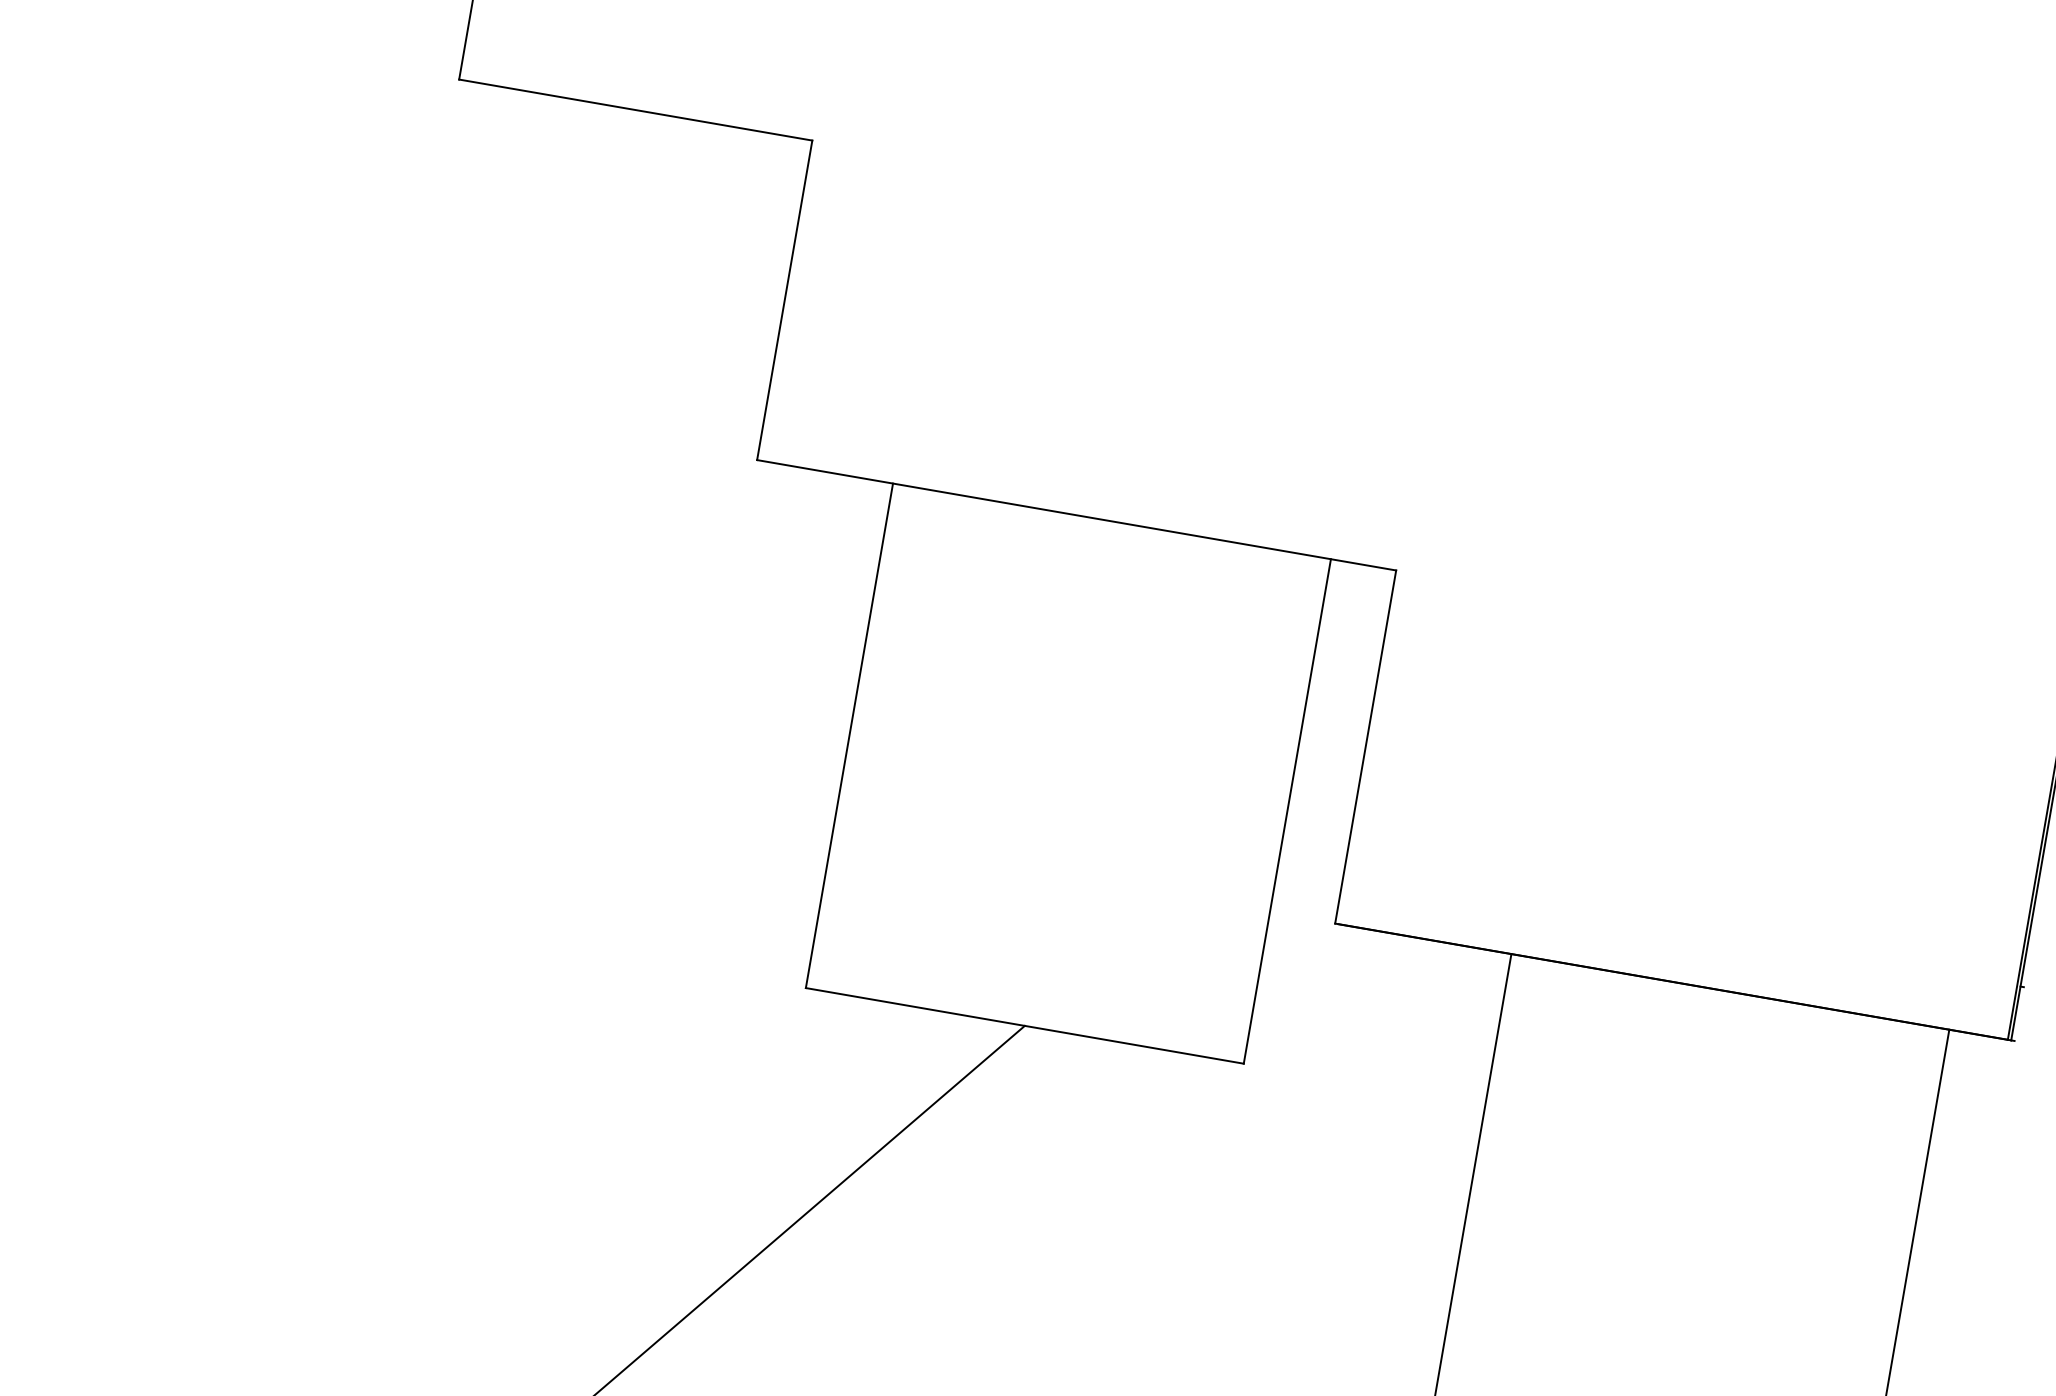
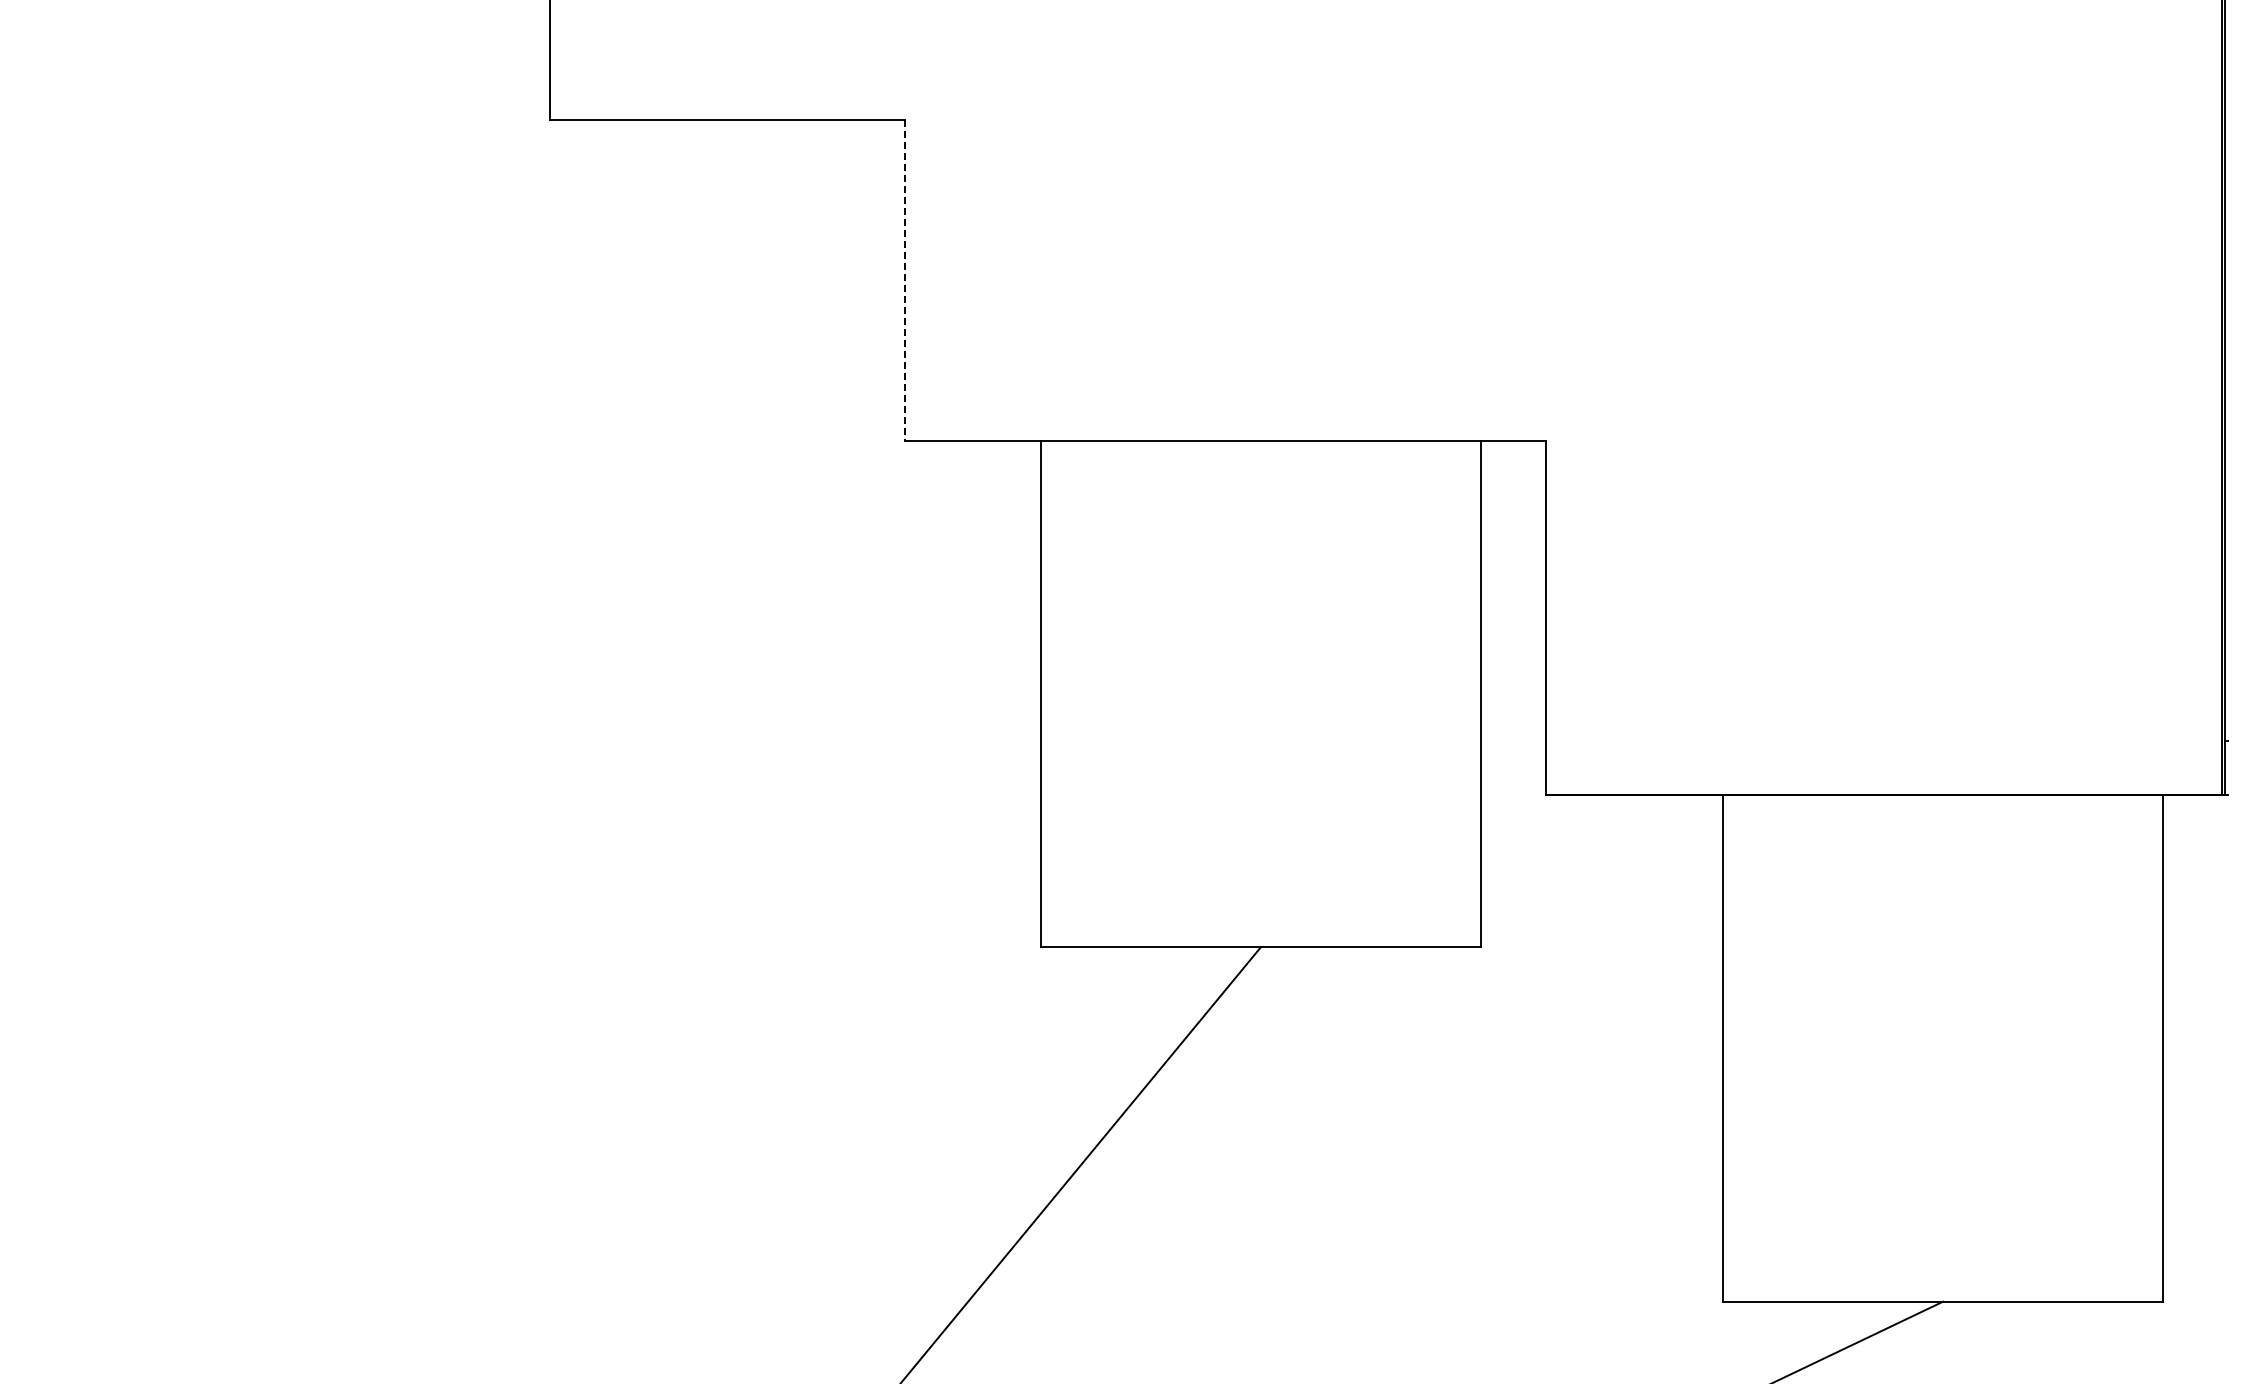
line: (784, 300) -> (904, 280), solid -> dashed

